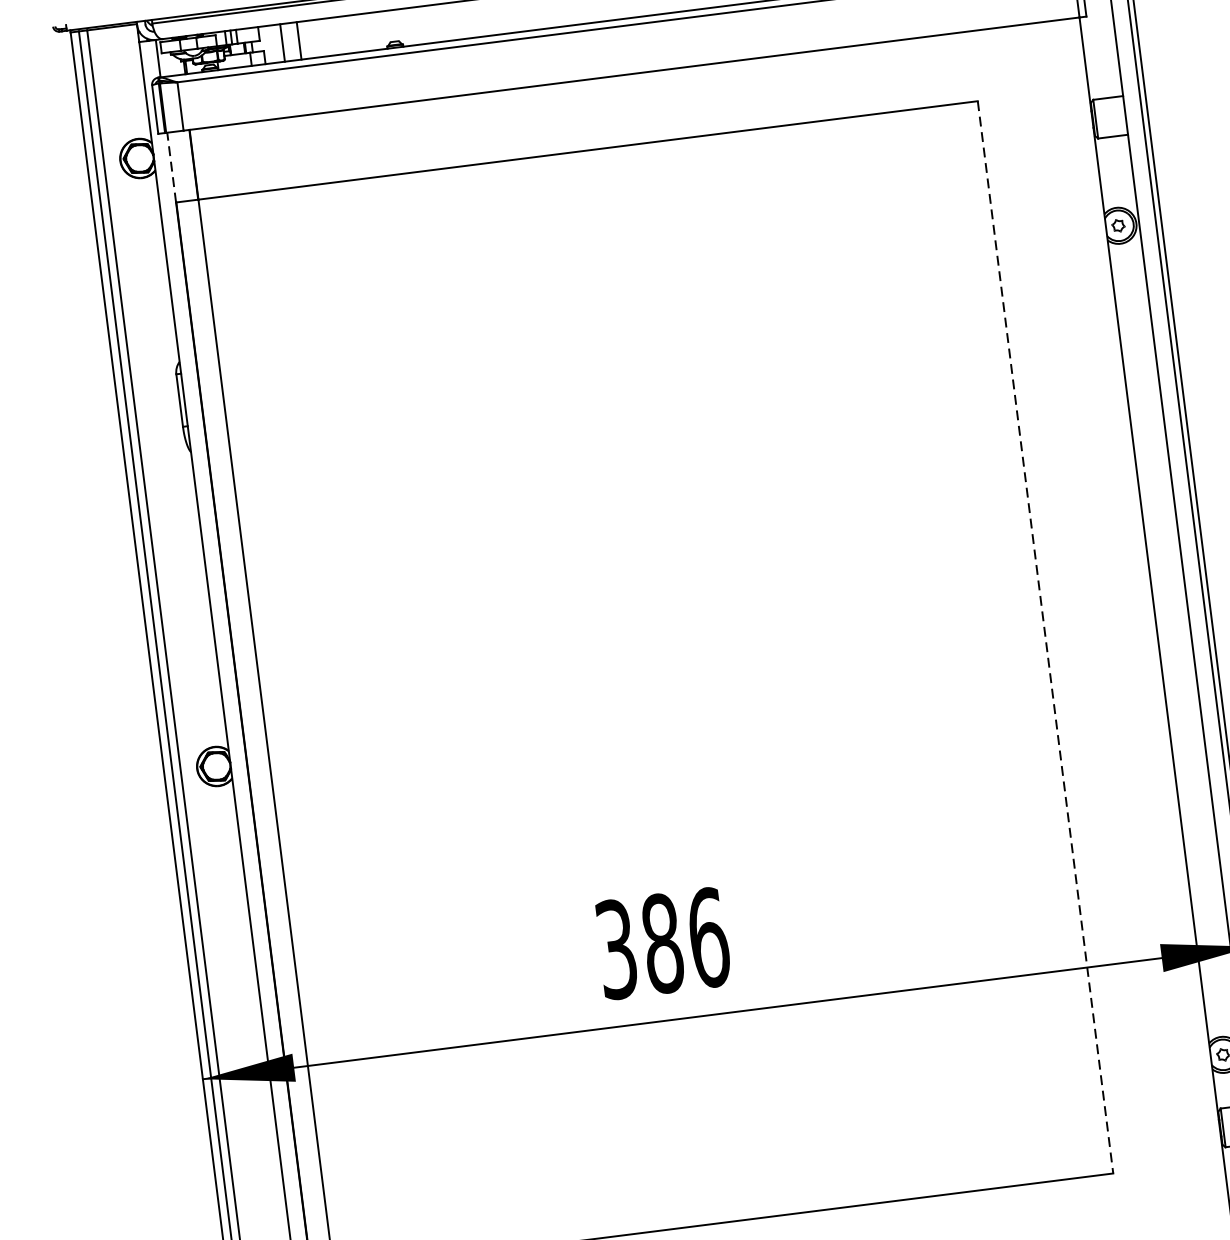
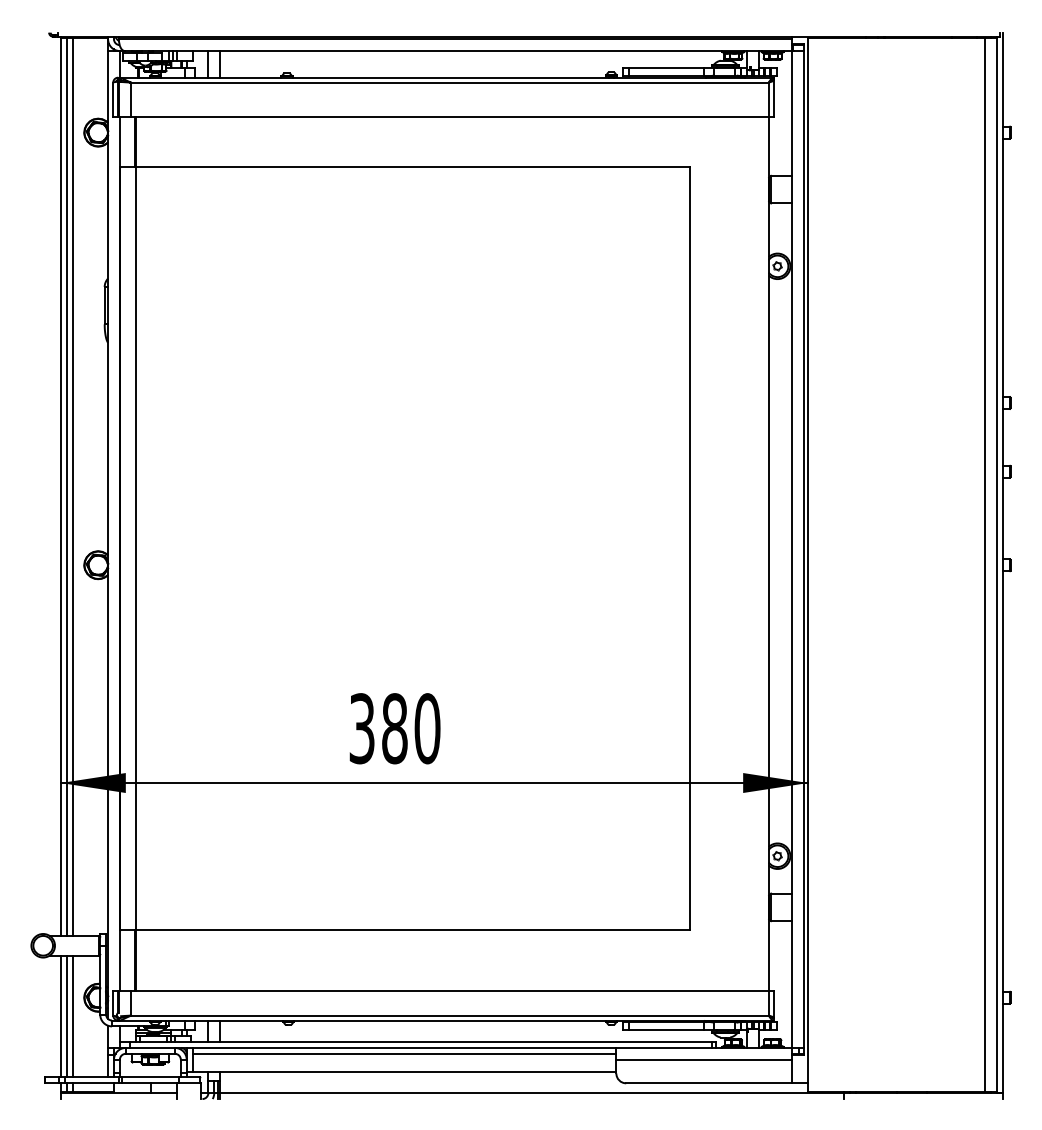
line: (171, 167) -> (119, 141), dashed -> solid
line: (1046, 637) -> (690, 548), dashed -> solid
text: (708, 937) -> (427, 728), 386 -> 380

